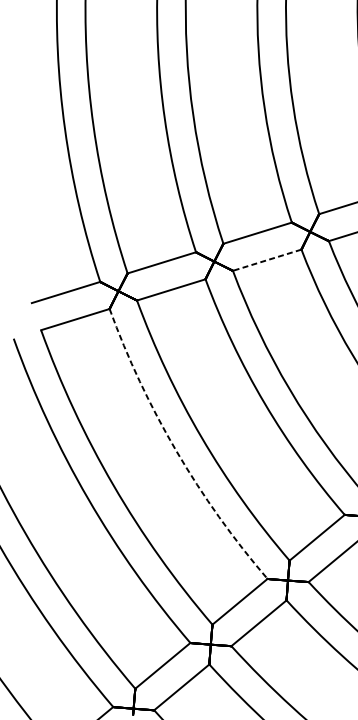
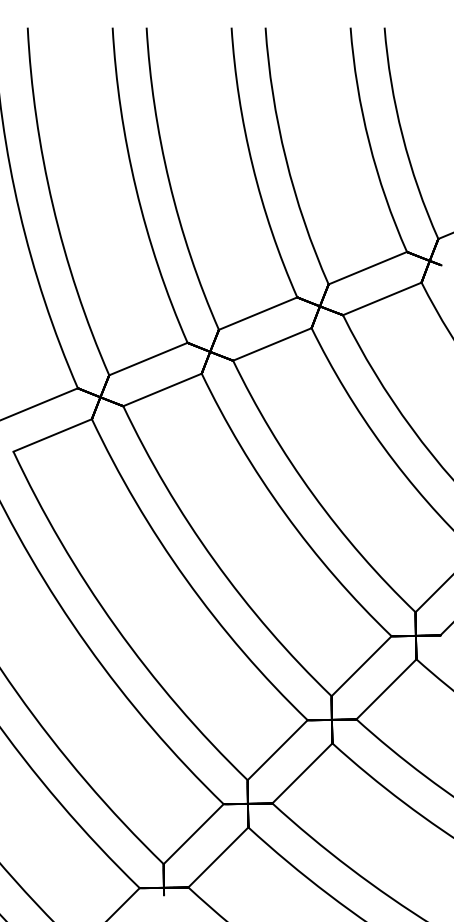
line: (266, 260) -> (271, 344), dashed -> solid
arc: (176, 451) -> (186, 579), dashed -> solid

